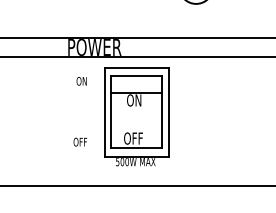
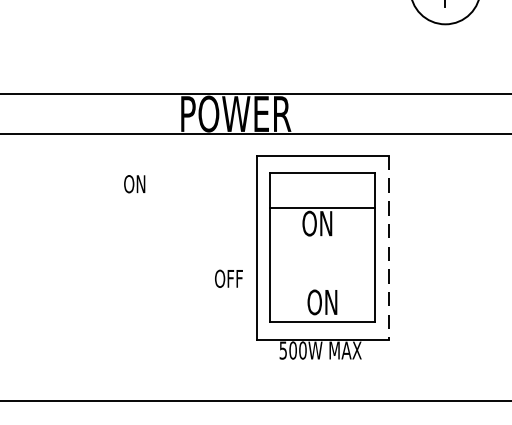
text: (81, 81) -> (134, 184), moved
line: (168, 112) -> (388, 248), solid -> dashed
text: (133, 138) -> (315, 302), OFF -> ON
text: (80, 141) -> (229, 277), moved

